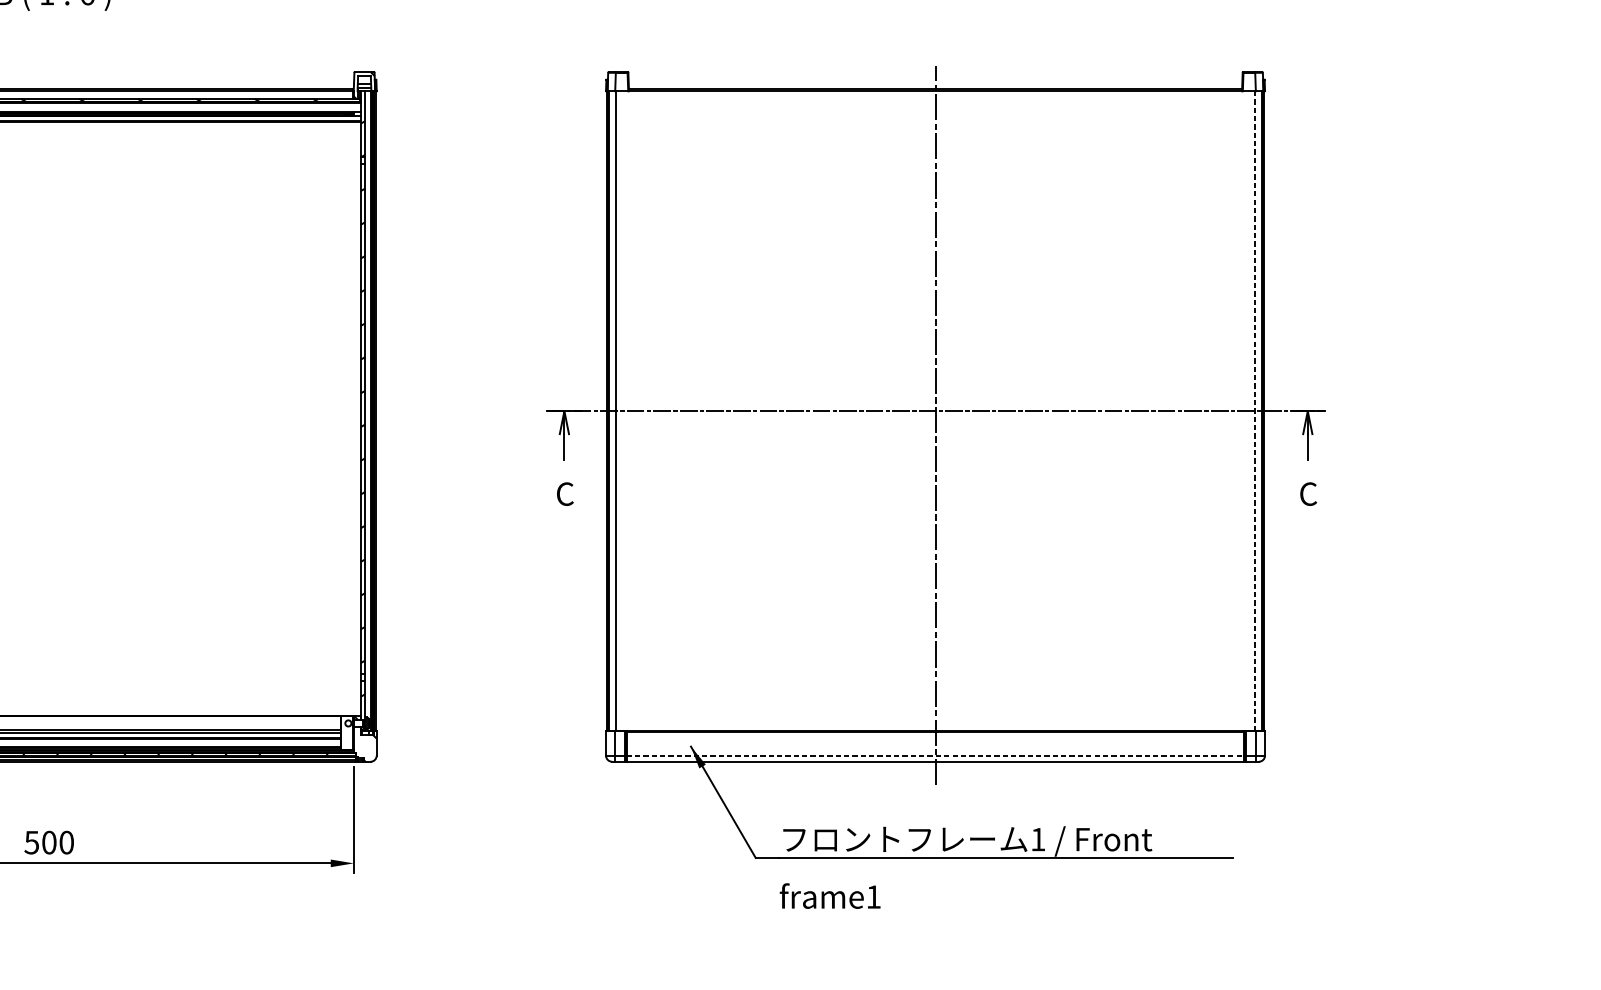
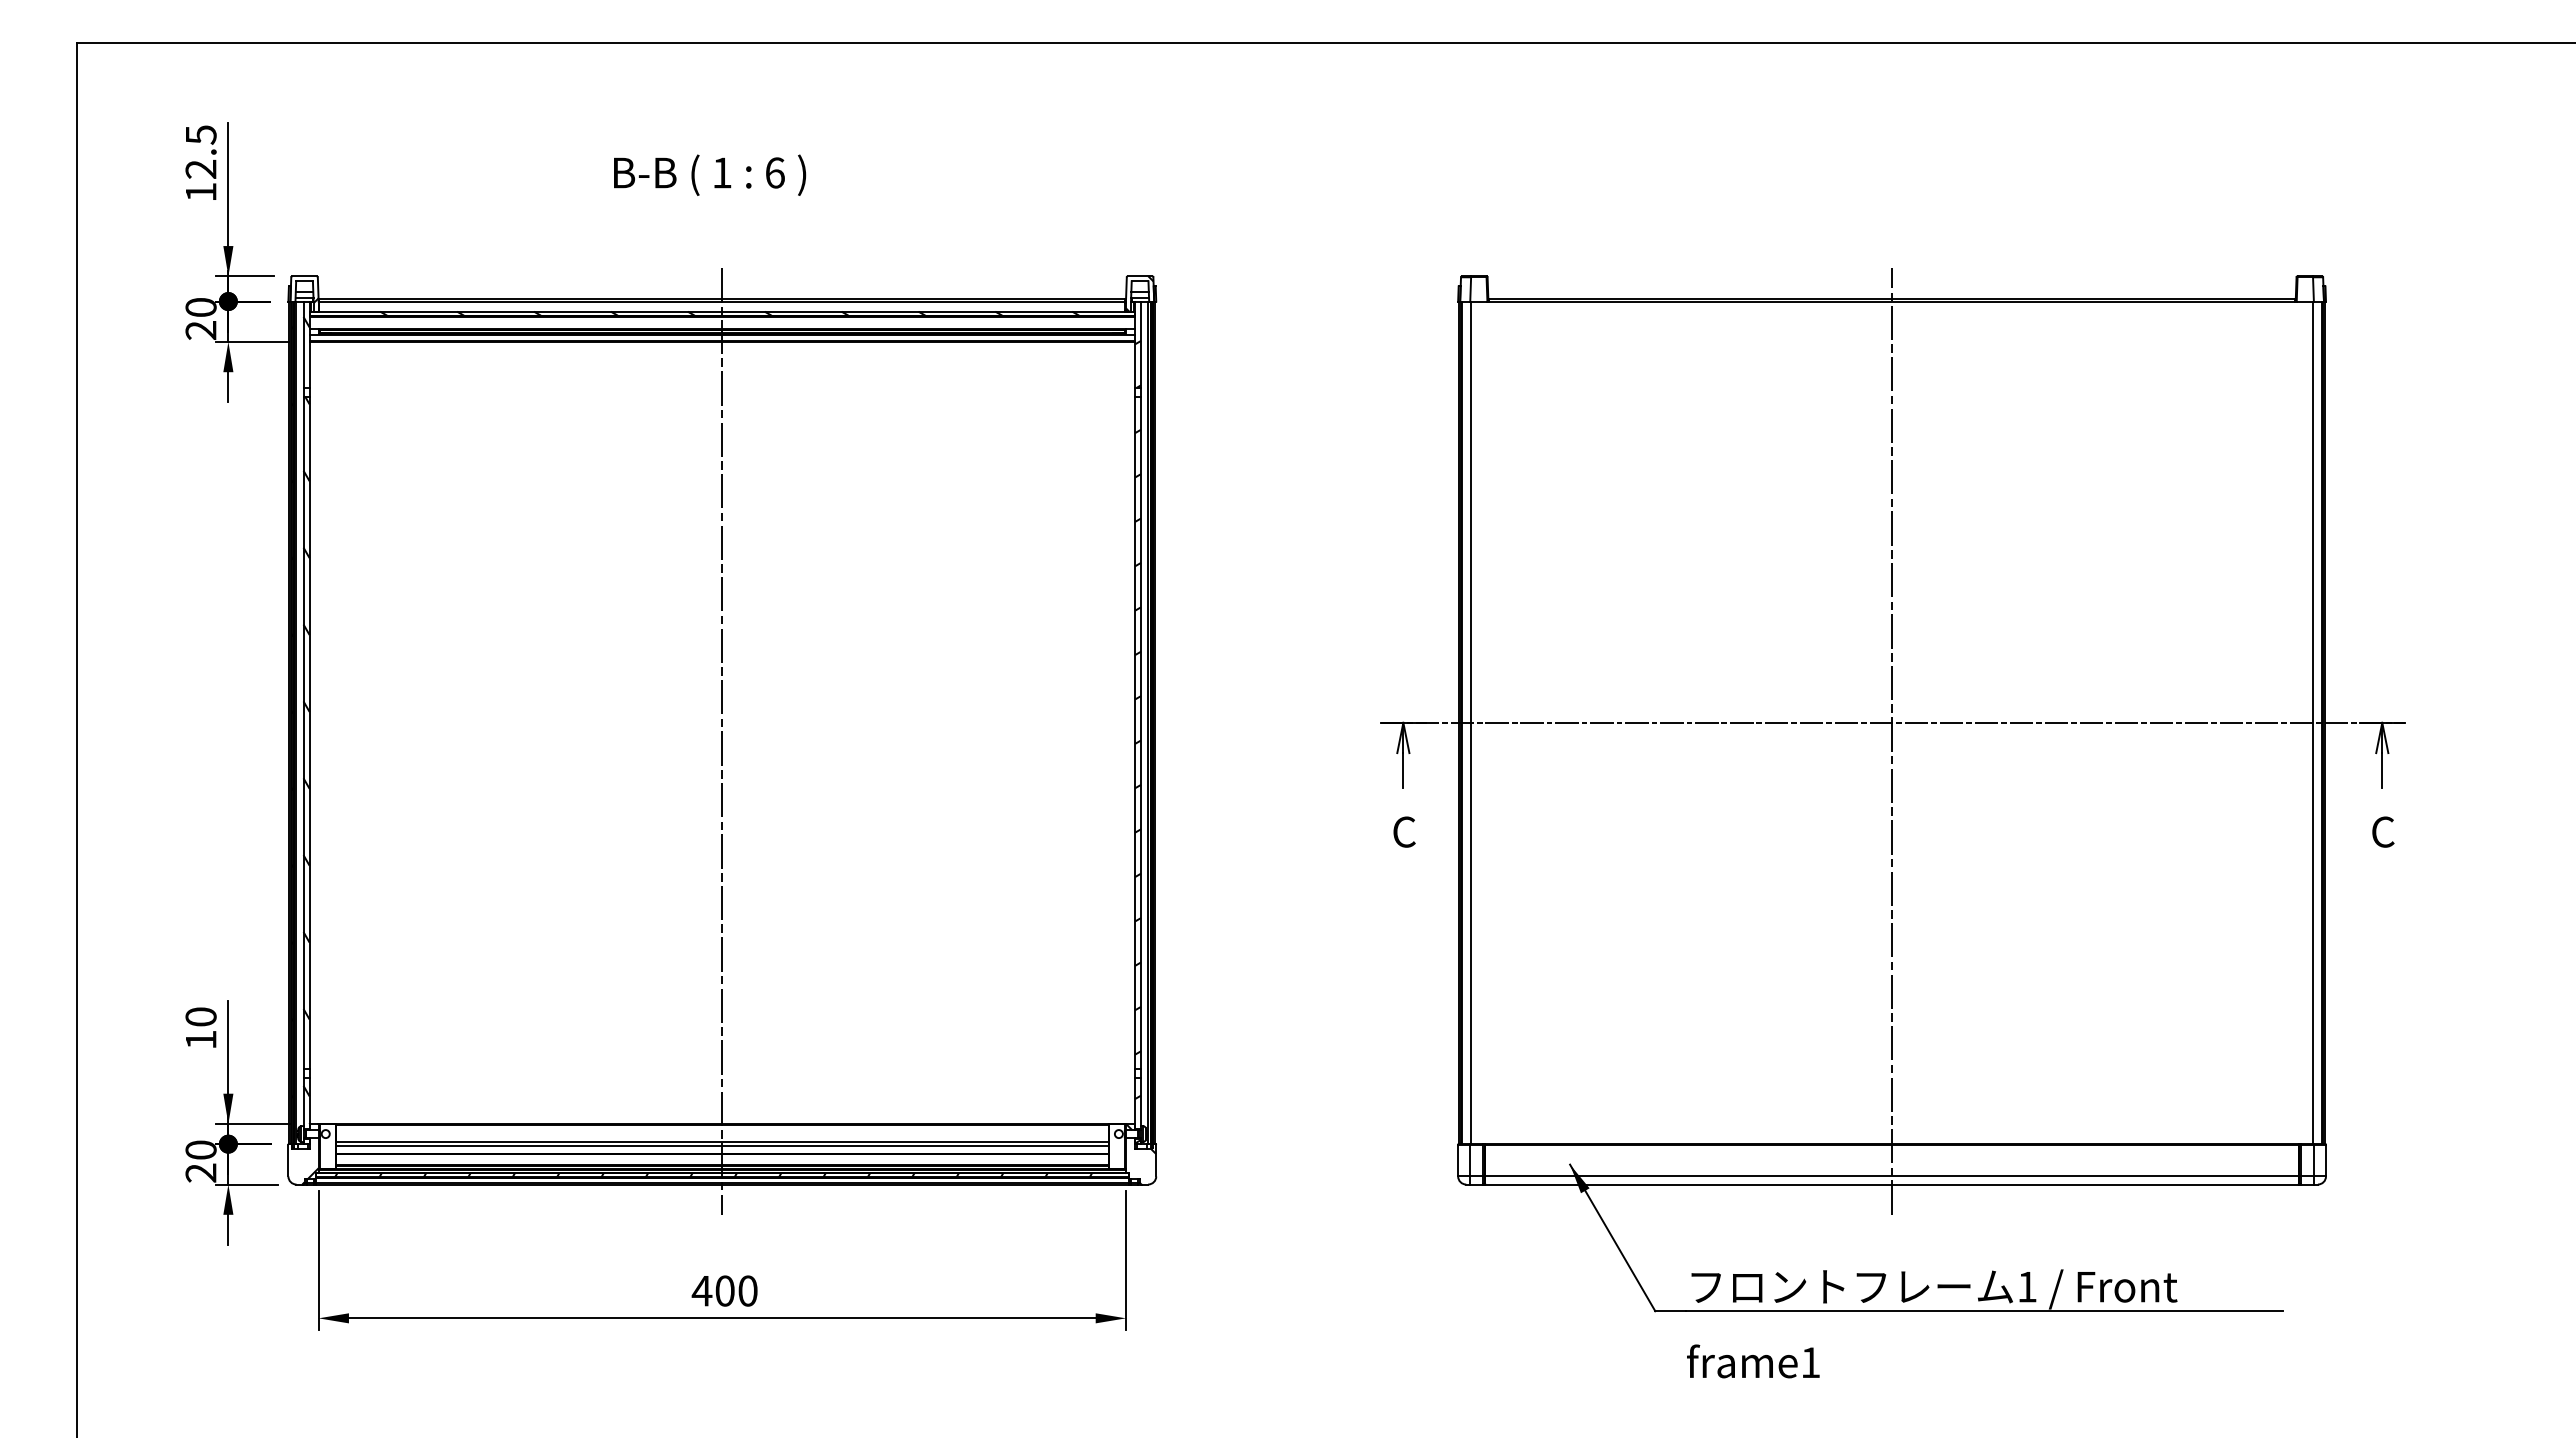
line: (1255, 410) -> (2313, 722), dashed -> solid
line: (47, 425) -> (722, 741), added
line: (935, 755) -> (1892, 1176), dashed -> solid
text: (31, 842) -> (701, 1291), 500 -> 400

